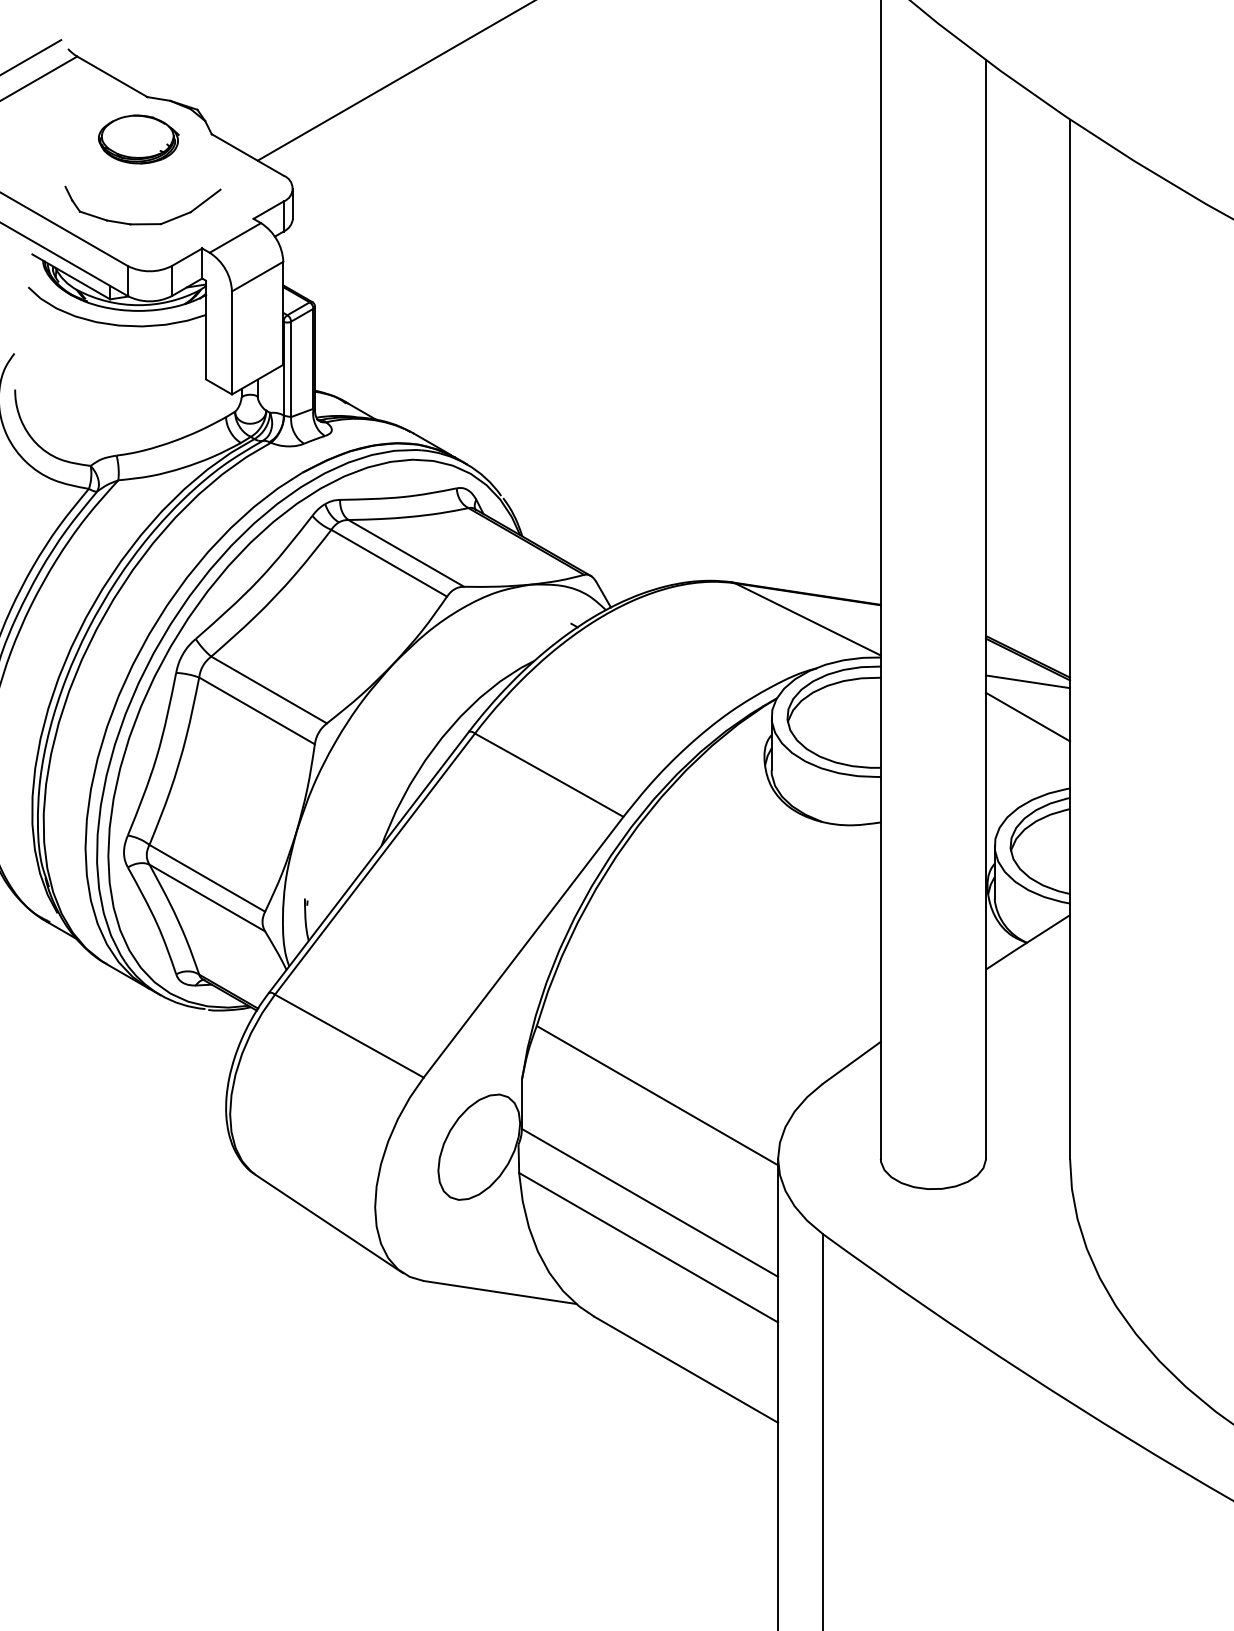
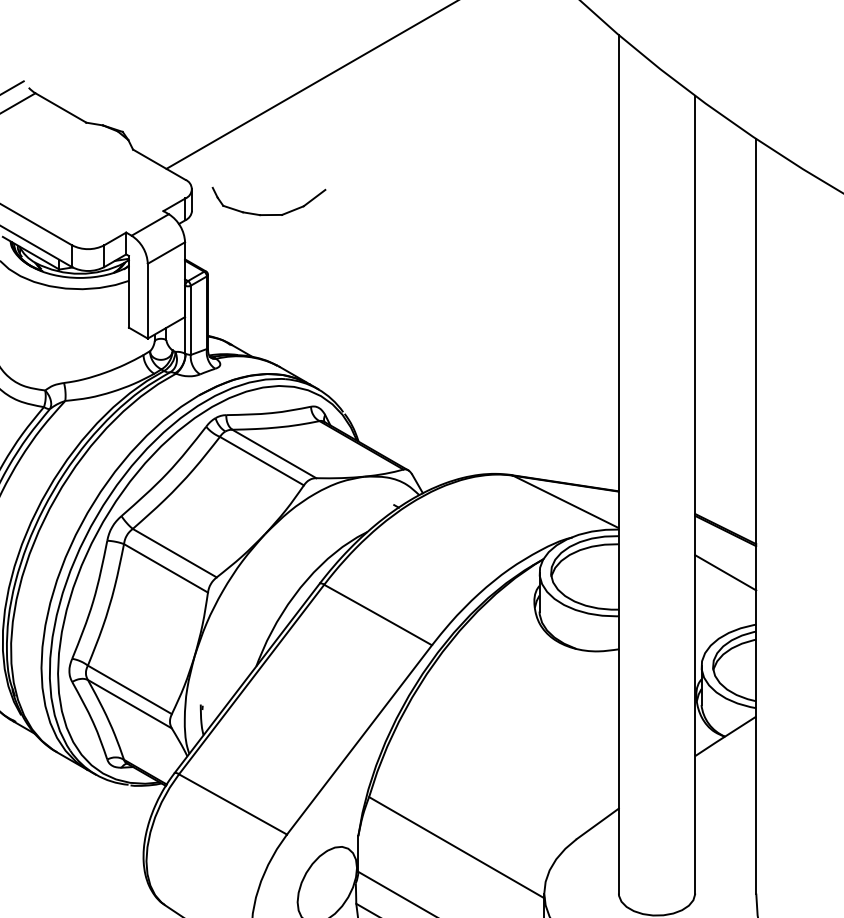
part: (138, 139) -> (79, 153), removed
part: (142, 223) -> (268, 214), moved
line: (1027, 681) -> (725, 546), removed

